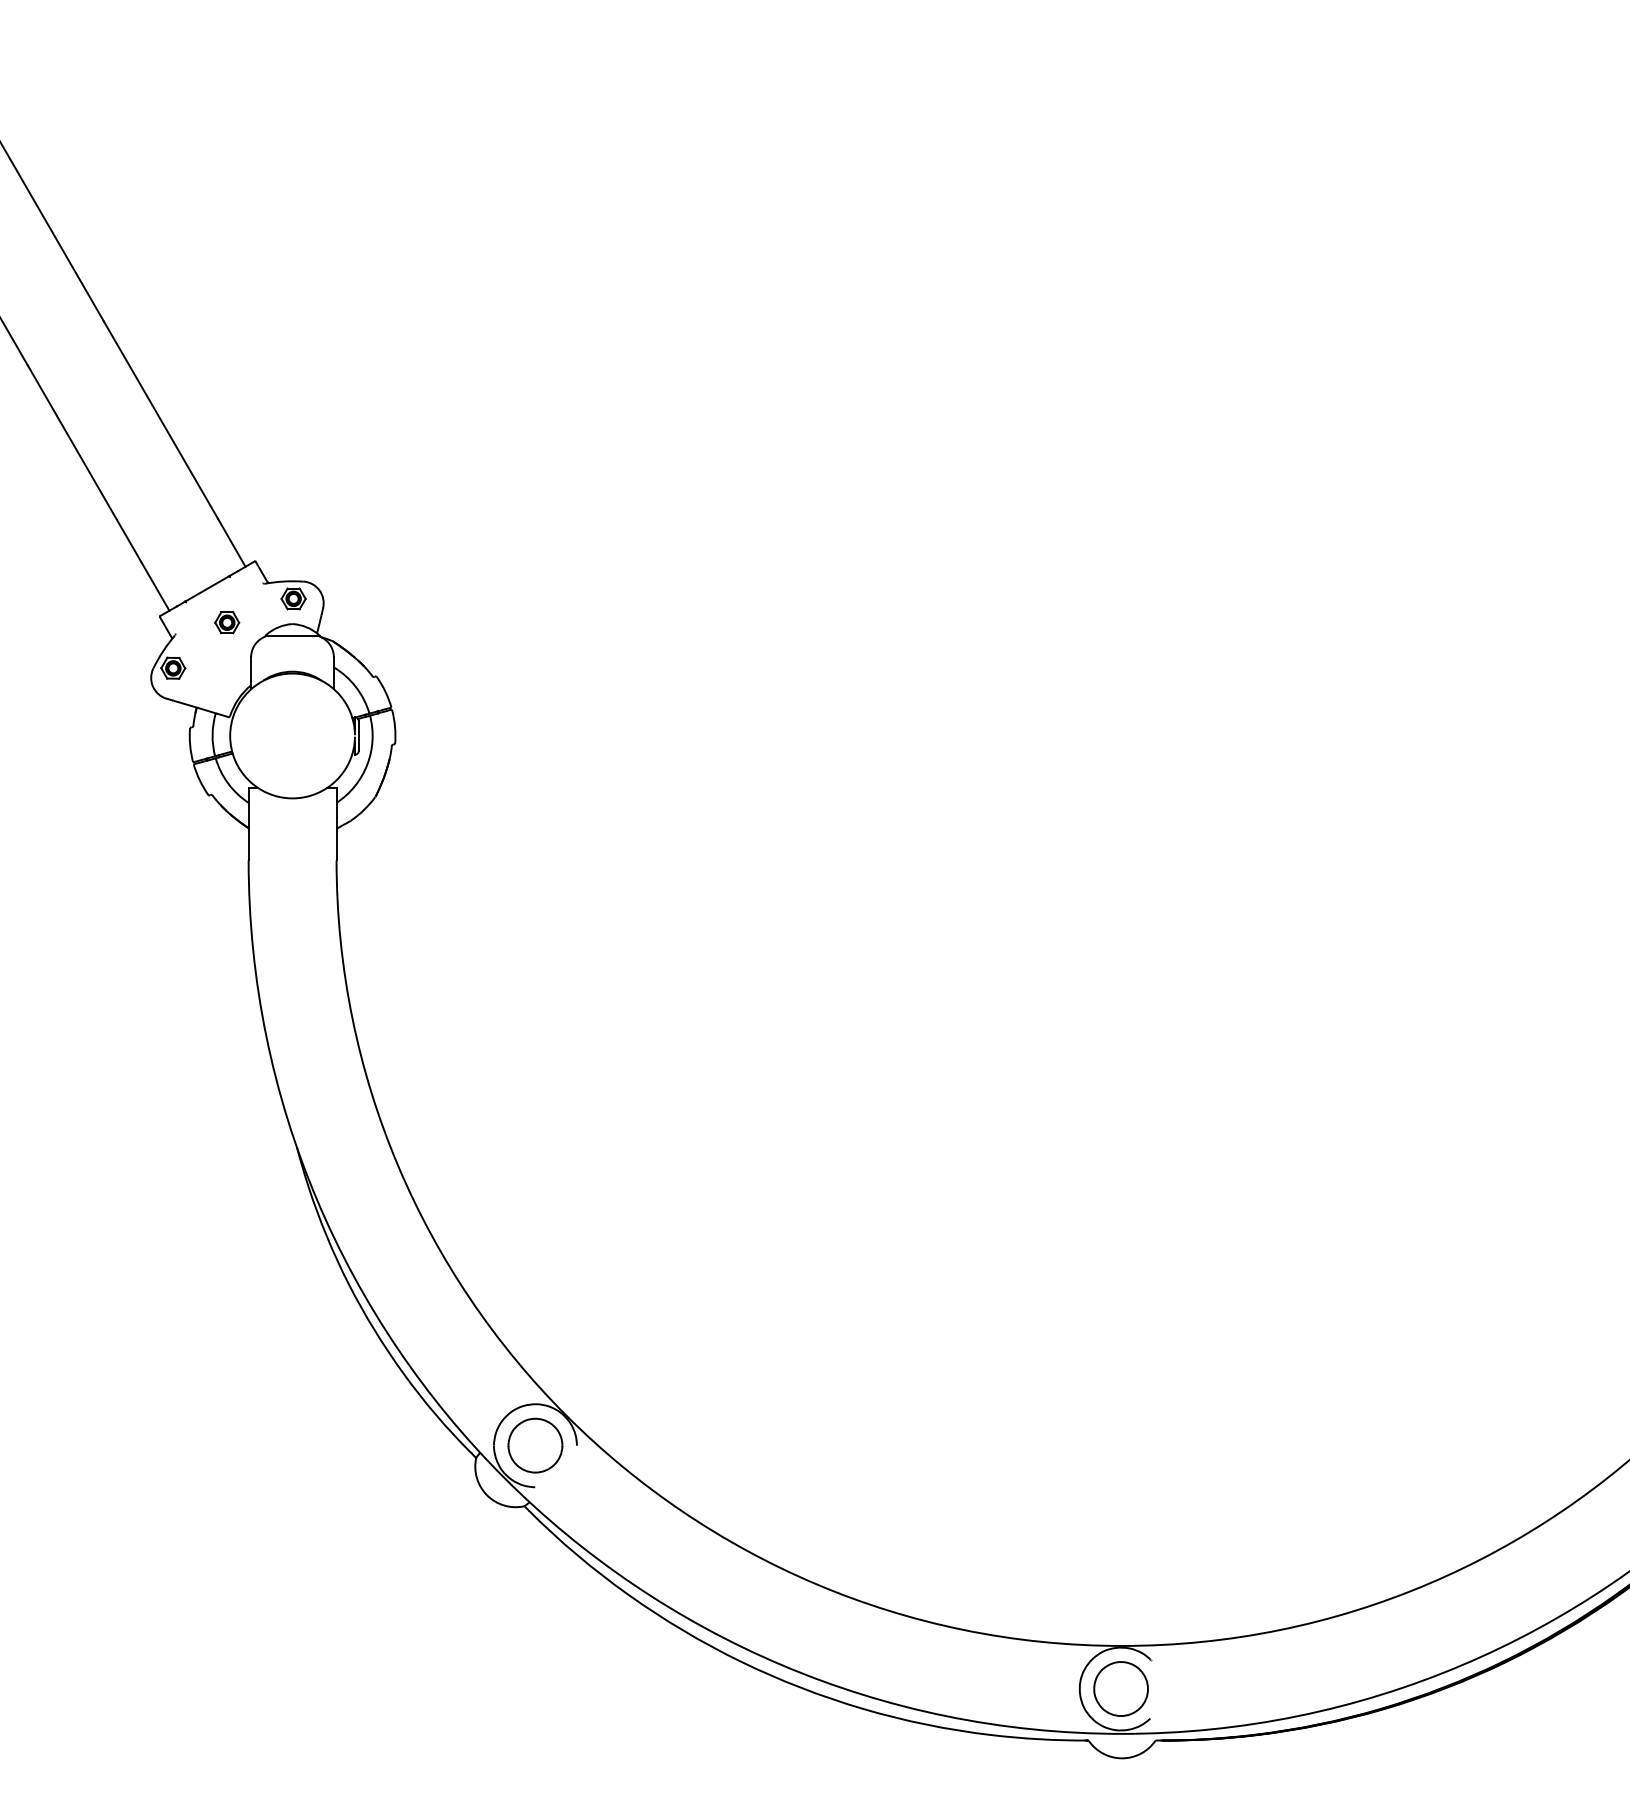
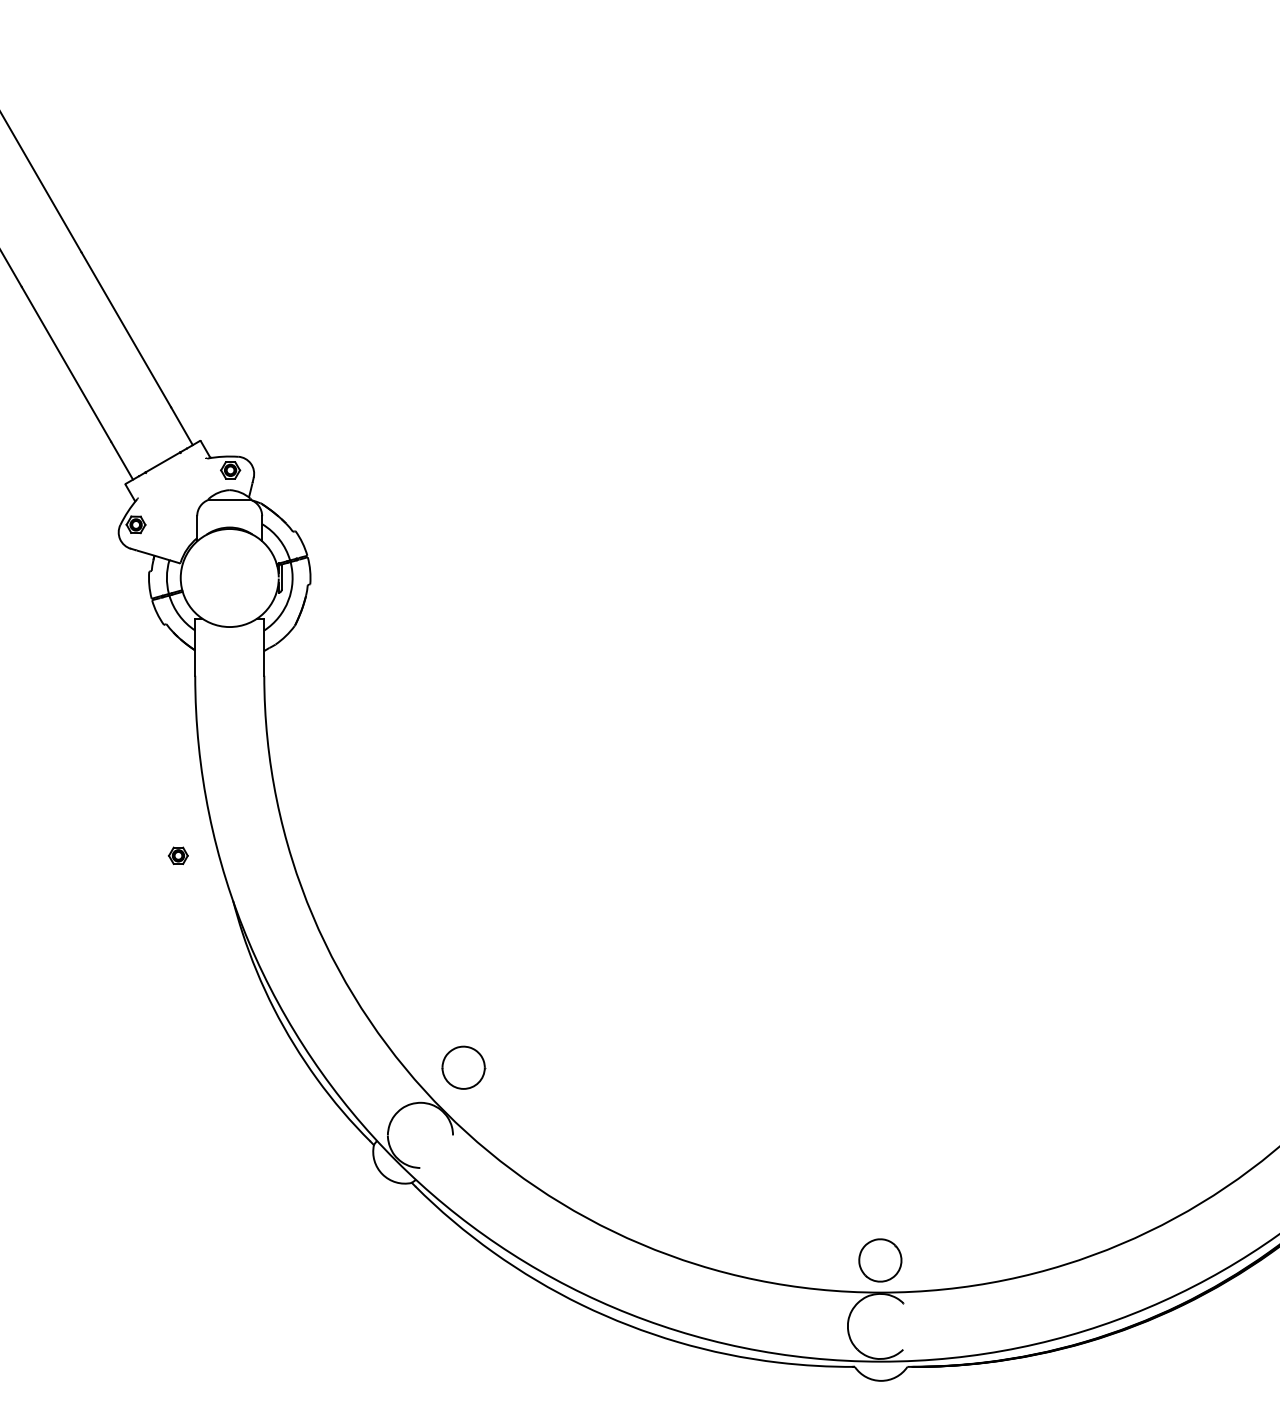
part: (227, 622) -> (178, 855), moved
part: (535, 1445) -> (463, 1067), moved
part: (1120, 1688) -> (879, 1260), moved

